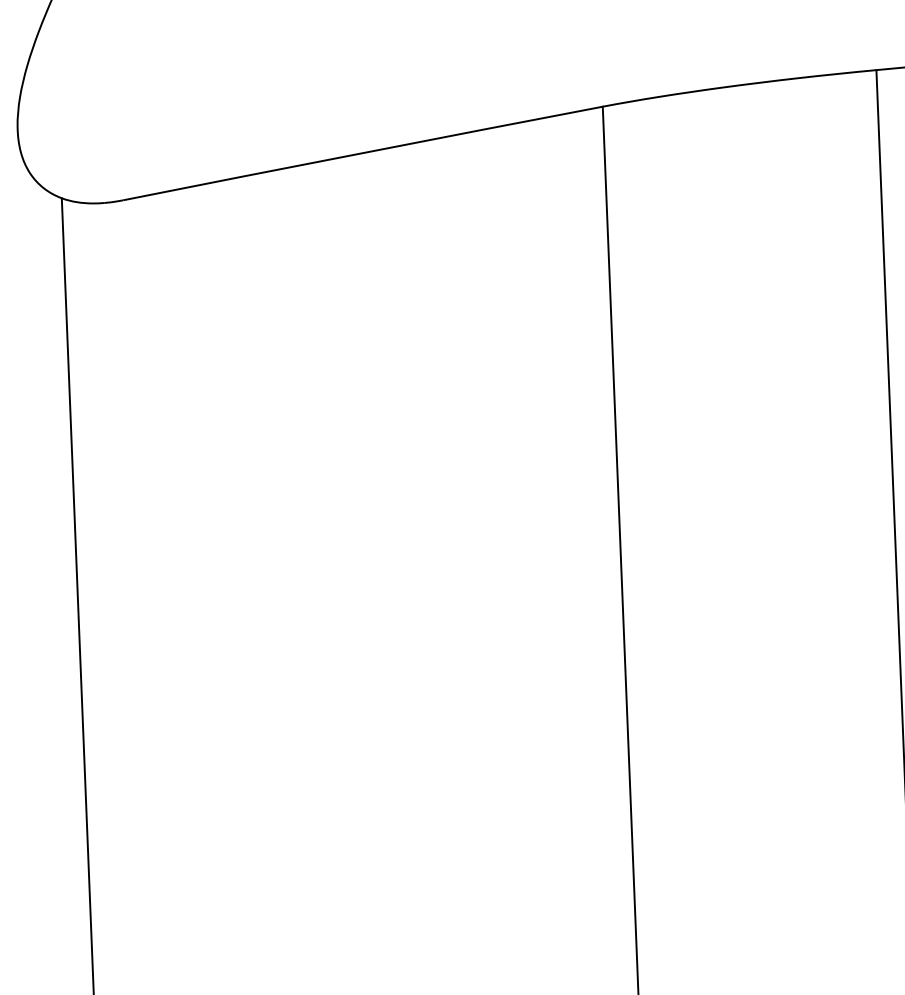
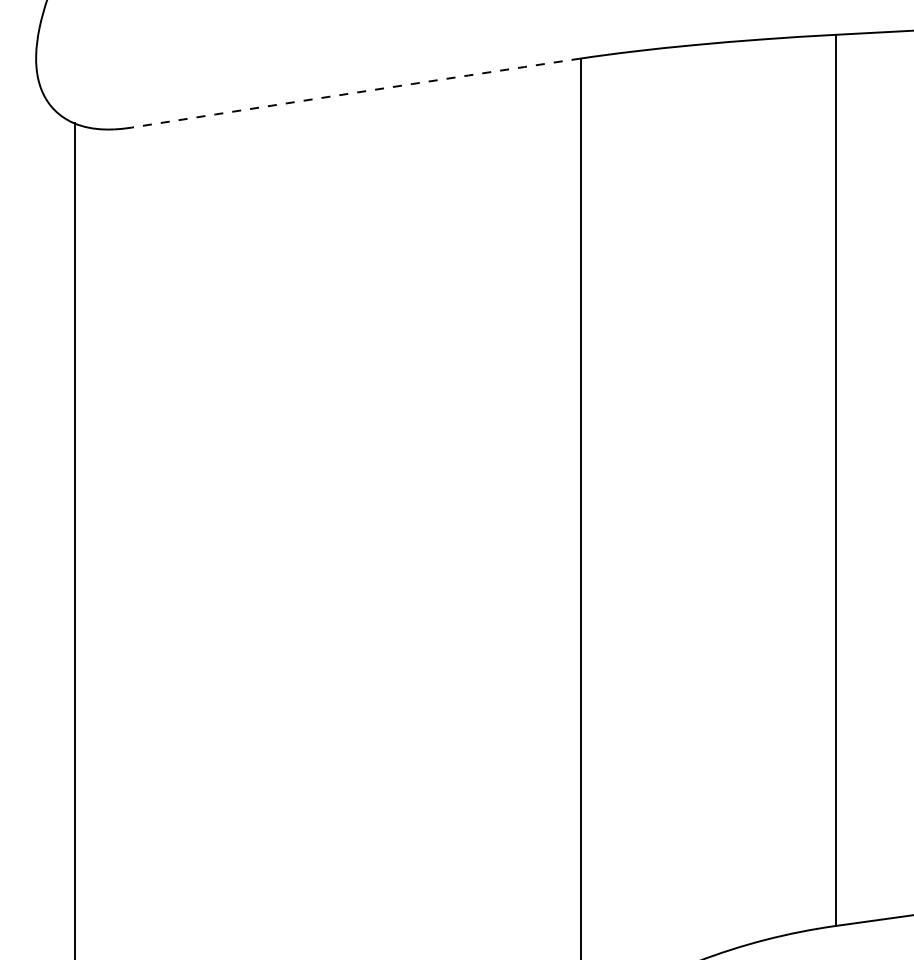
arc: (363, 152) -> (356, 92), solid -> dashed

